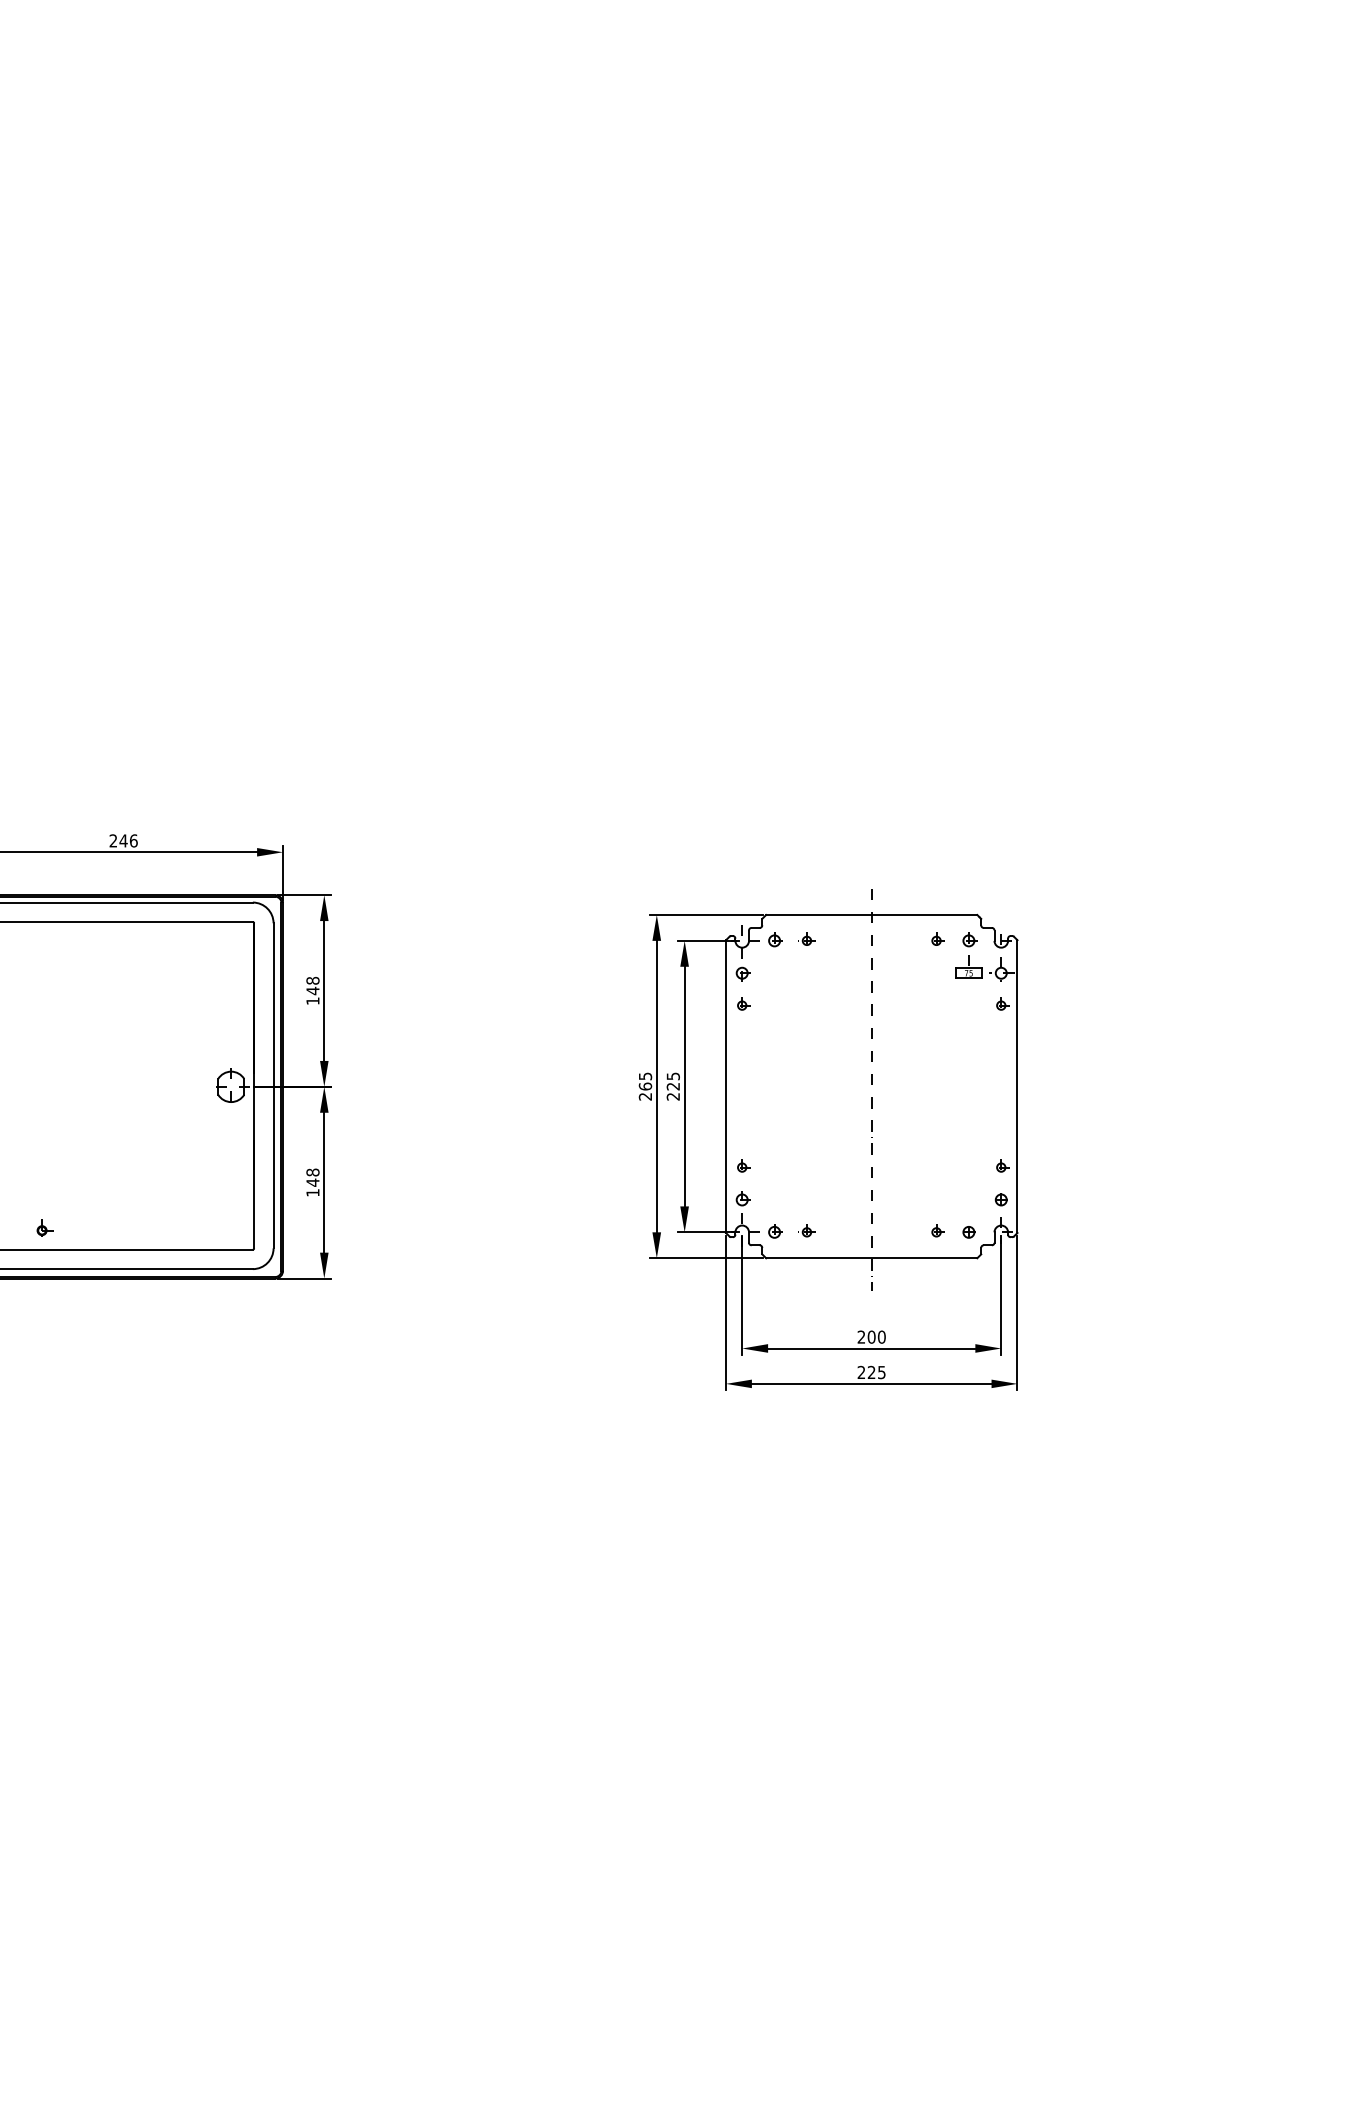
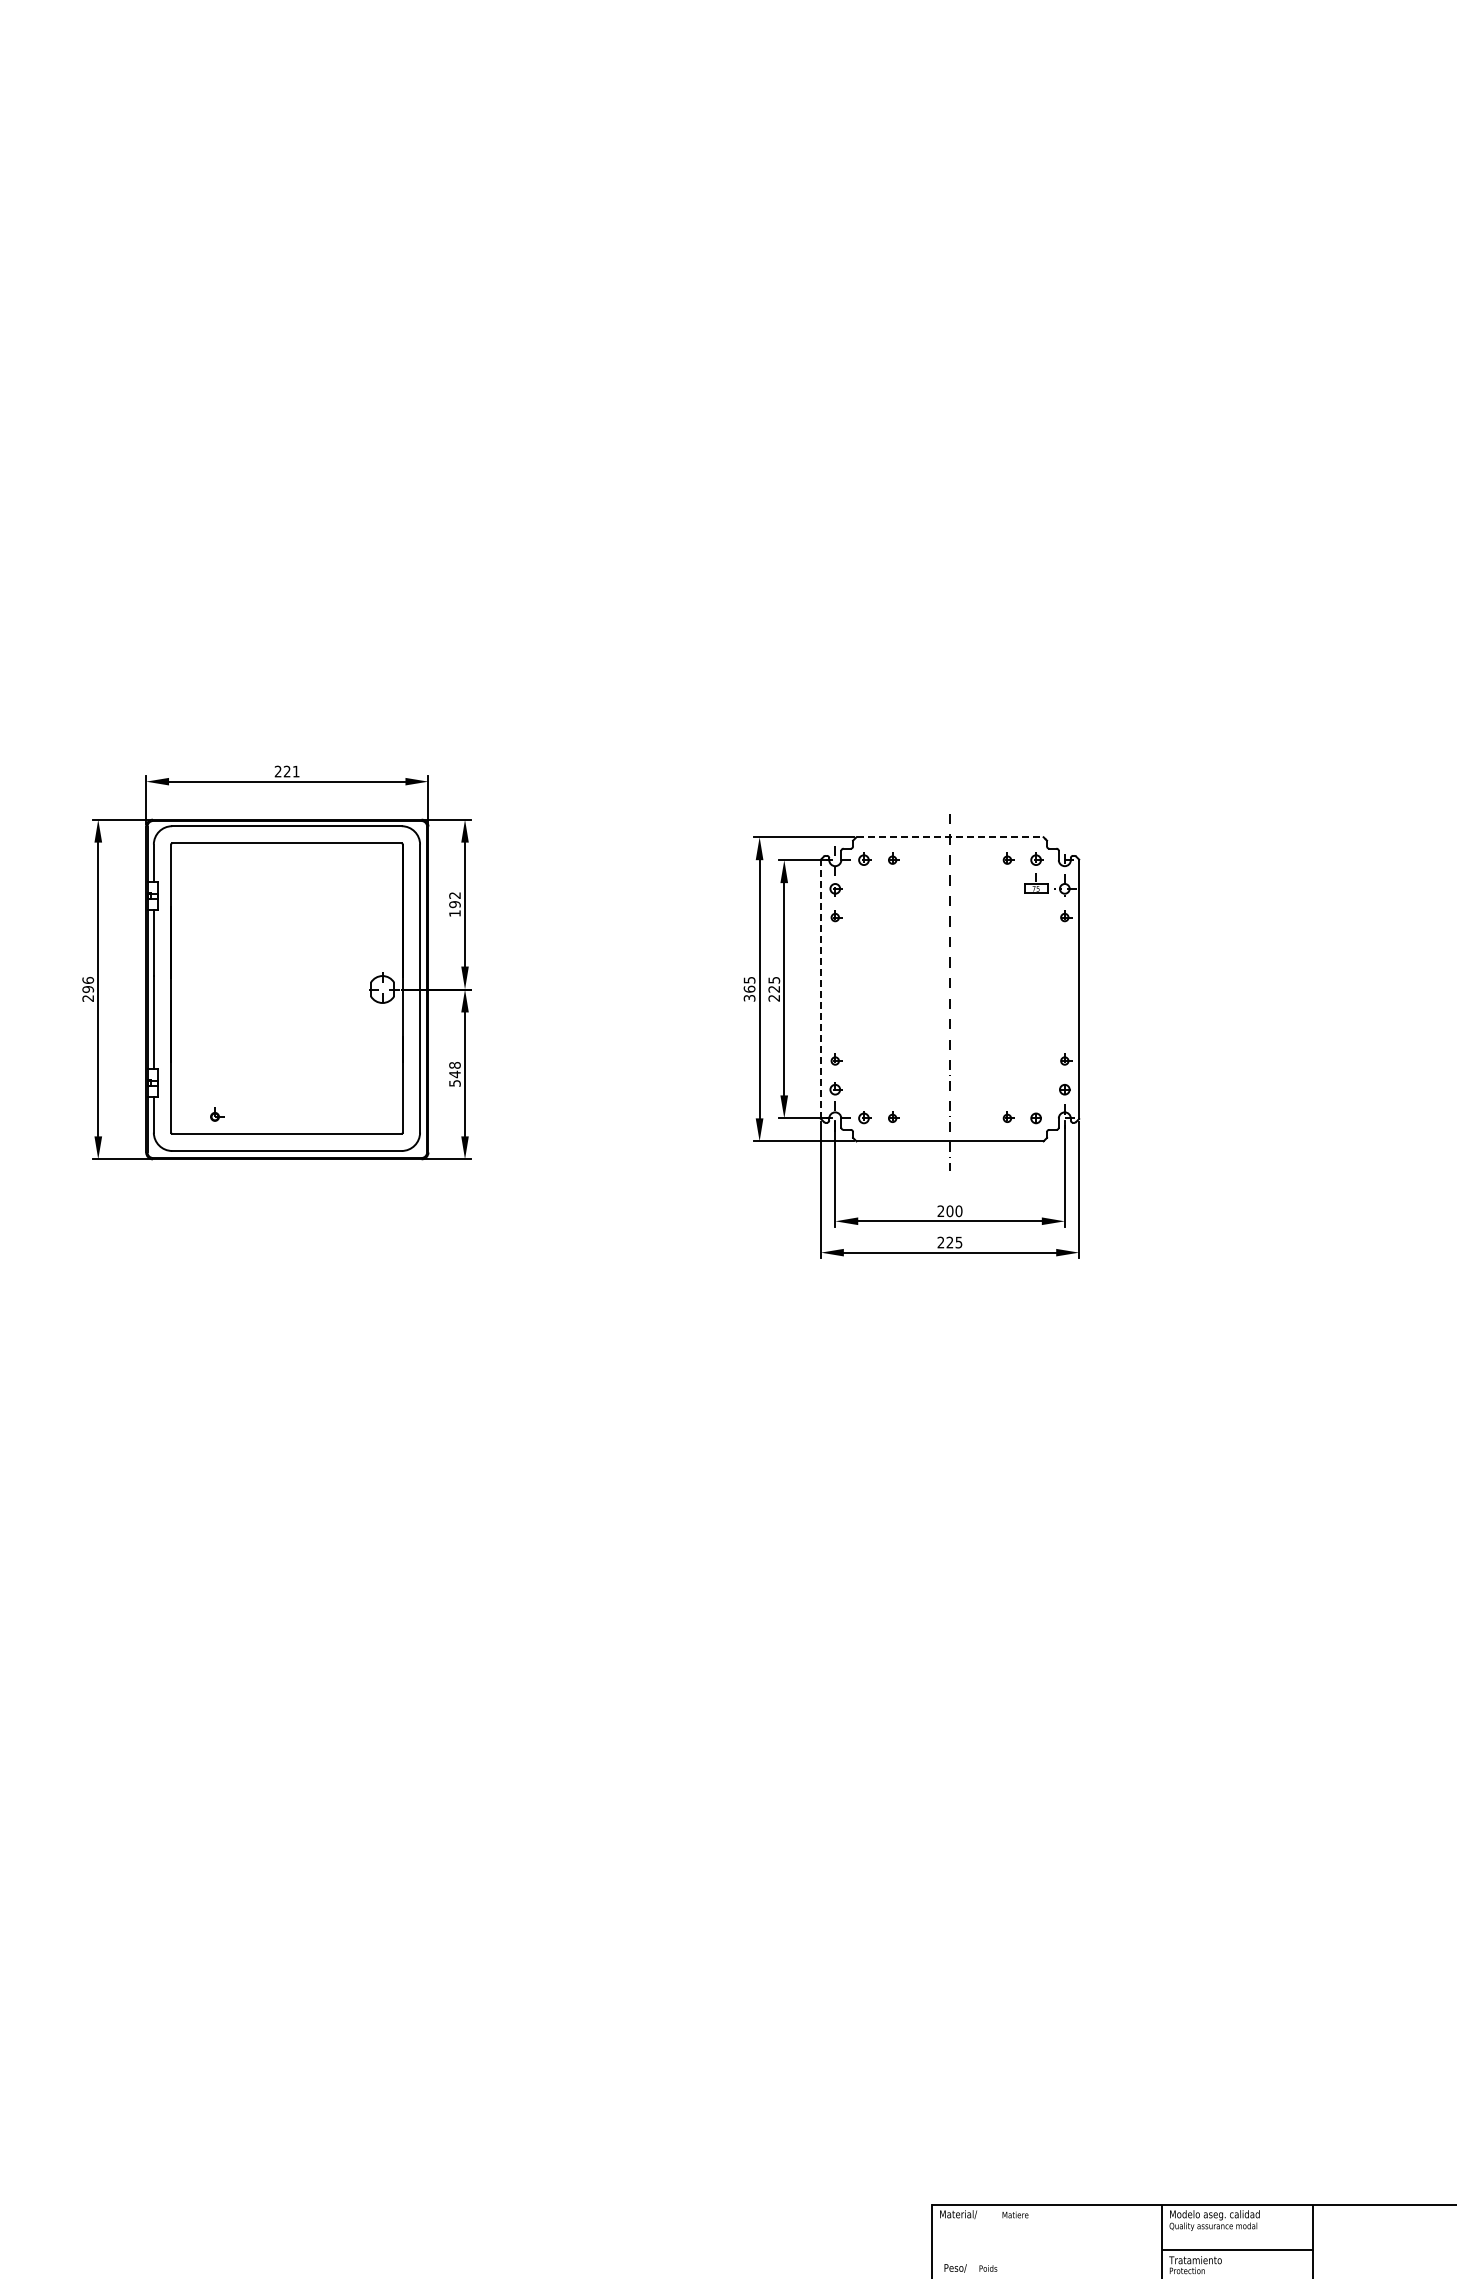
text: (128, 840) -> (291, 771), 246 -> 221
line: (872, 915) -> (950, 837), solid -> dashed
text: (312, 986) -> (454, 900), 148 -> 192
line: (725, 1086) -> (820, 989), solid -> dashed
text: (645, 1097) -> (749, 998), 265 -> 365
text: (312, 1192) -> (454, 1083), 148 -> 548

